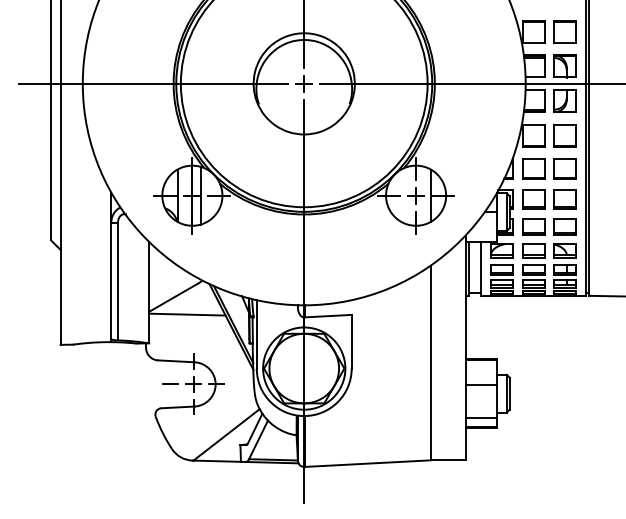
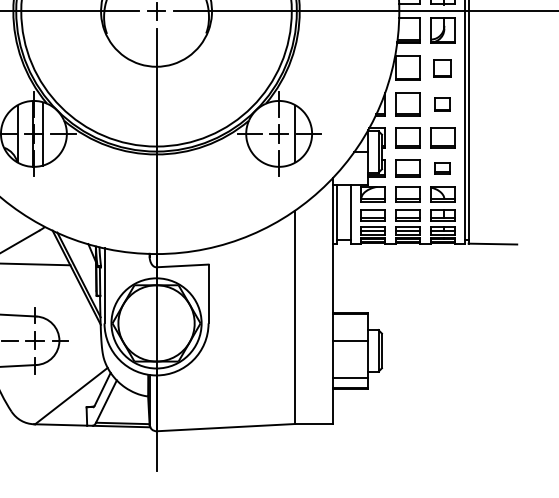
part: (564, 135) -> (441, 67), size x0.7
part: (564, 168) -> (441, 104), size x0.6
part: (564, 226) -> (441, 167), size x0.6

